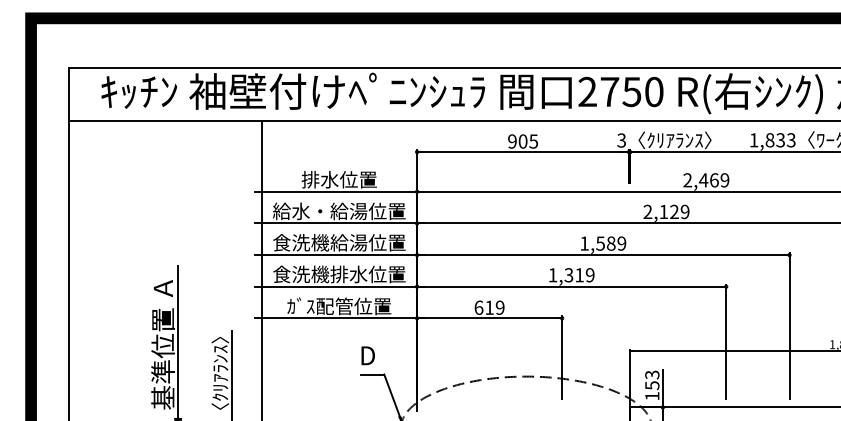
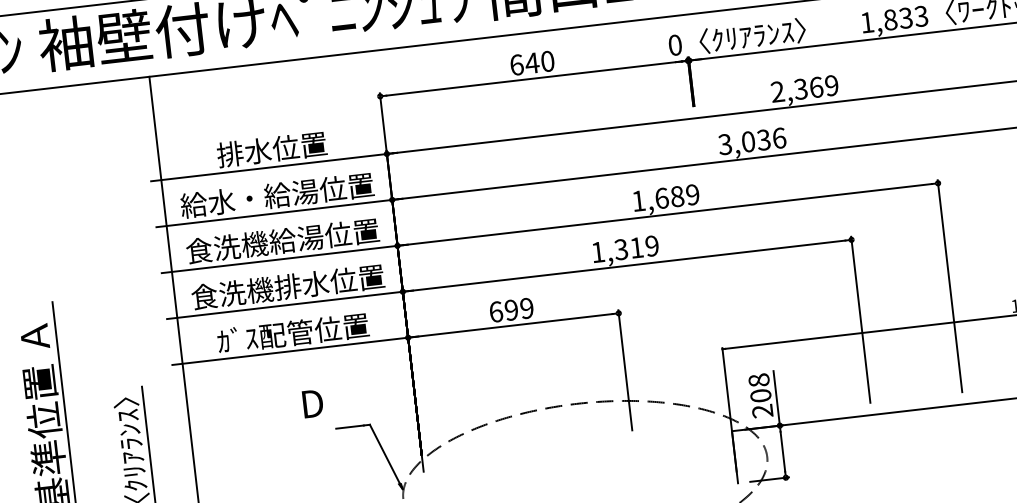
text: (621, 140) -> (674, 45), 3 -> 0
text: (523, 141) -> (532, 63), 905 -> 640
text: (703, 180) -> (800, 89), 2,469 -> 2,369
text: (666, 211) -> (752, 140), 2,129 -> 3,036
text: (600, 243) -> (661, 198), 1,589 -> 1,689
text: (489, 307) -> (511, 309), 619 -> 699
text: (367, 355) -> (311, 403), moved
text: (652, 385) -> (761, 395), 153 -> 208

